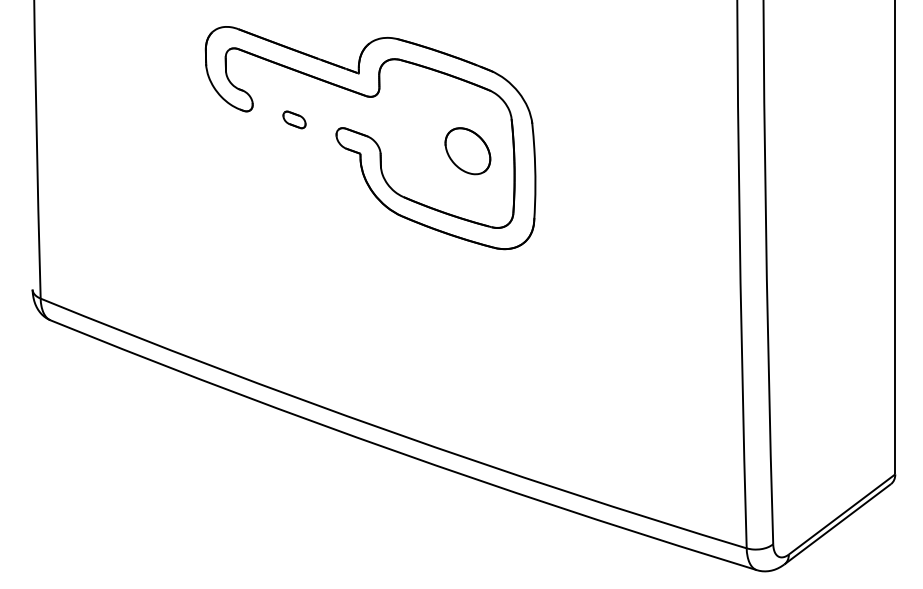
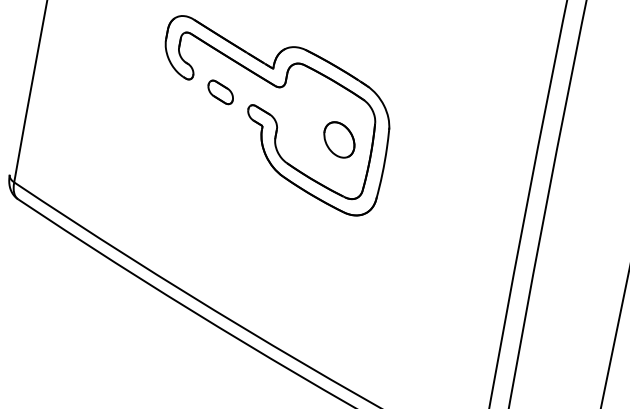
part: (294, 119) -> (220, 92), size x1.67

